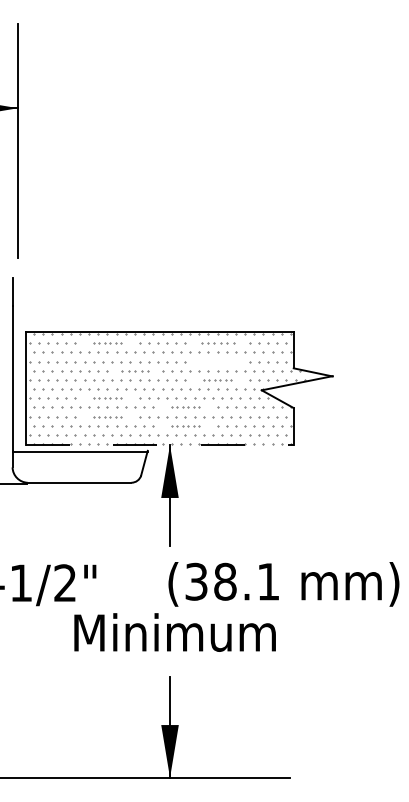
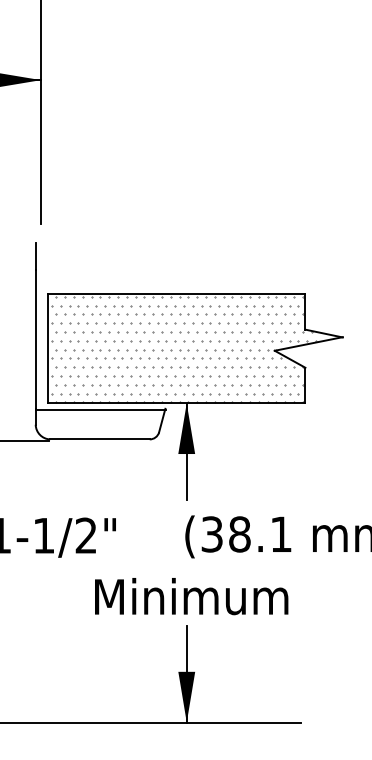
part: (107, 343) -> (126, 305), size x1.67
part: (217, 343) -> (232, 305), size x1.43
part: (217, 362) -> (232, 324), added
part: (135, 371) -> (153, 332), size x1.43
part: (217, 380) -> (232, 341), size x1.67
part: (107, 398) -> (126, 358), size x1.67
part: (185, 407) -> (201, 367), size x1.67
part: (107, 417) -> (126, 376), size x1.67
part: (185, 426) -> (201, 385), size x1.67
line: (159, 445) -> (176, 403), dashed -> solid
text: (174, 632) -> (191, 596), moved

